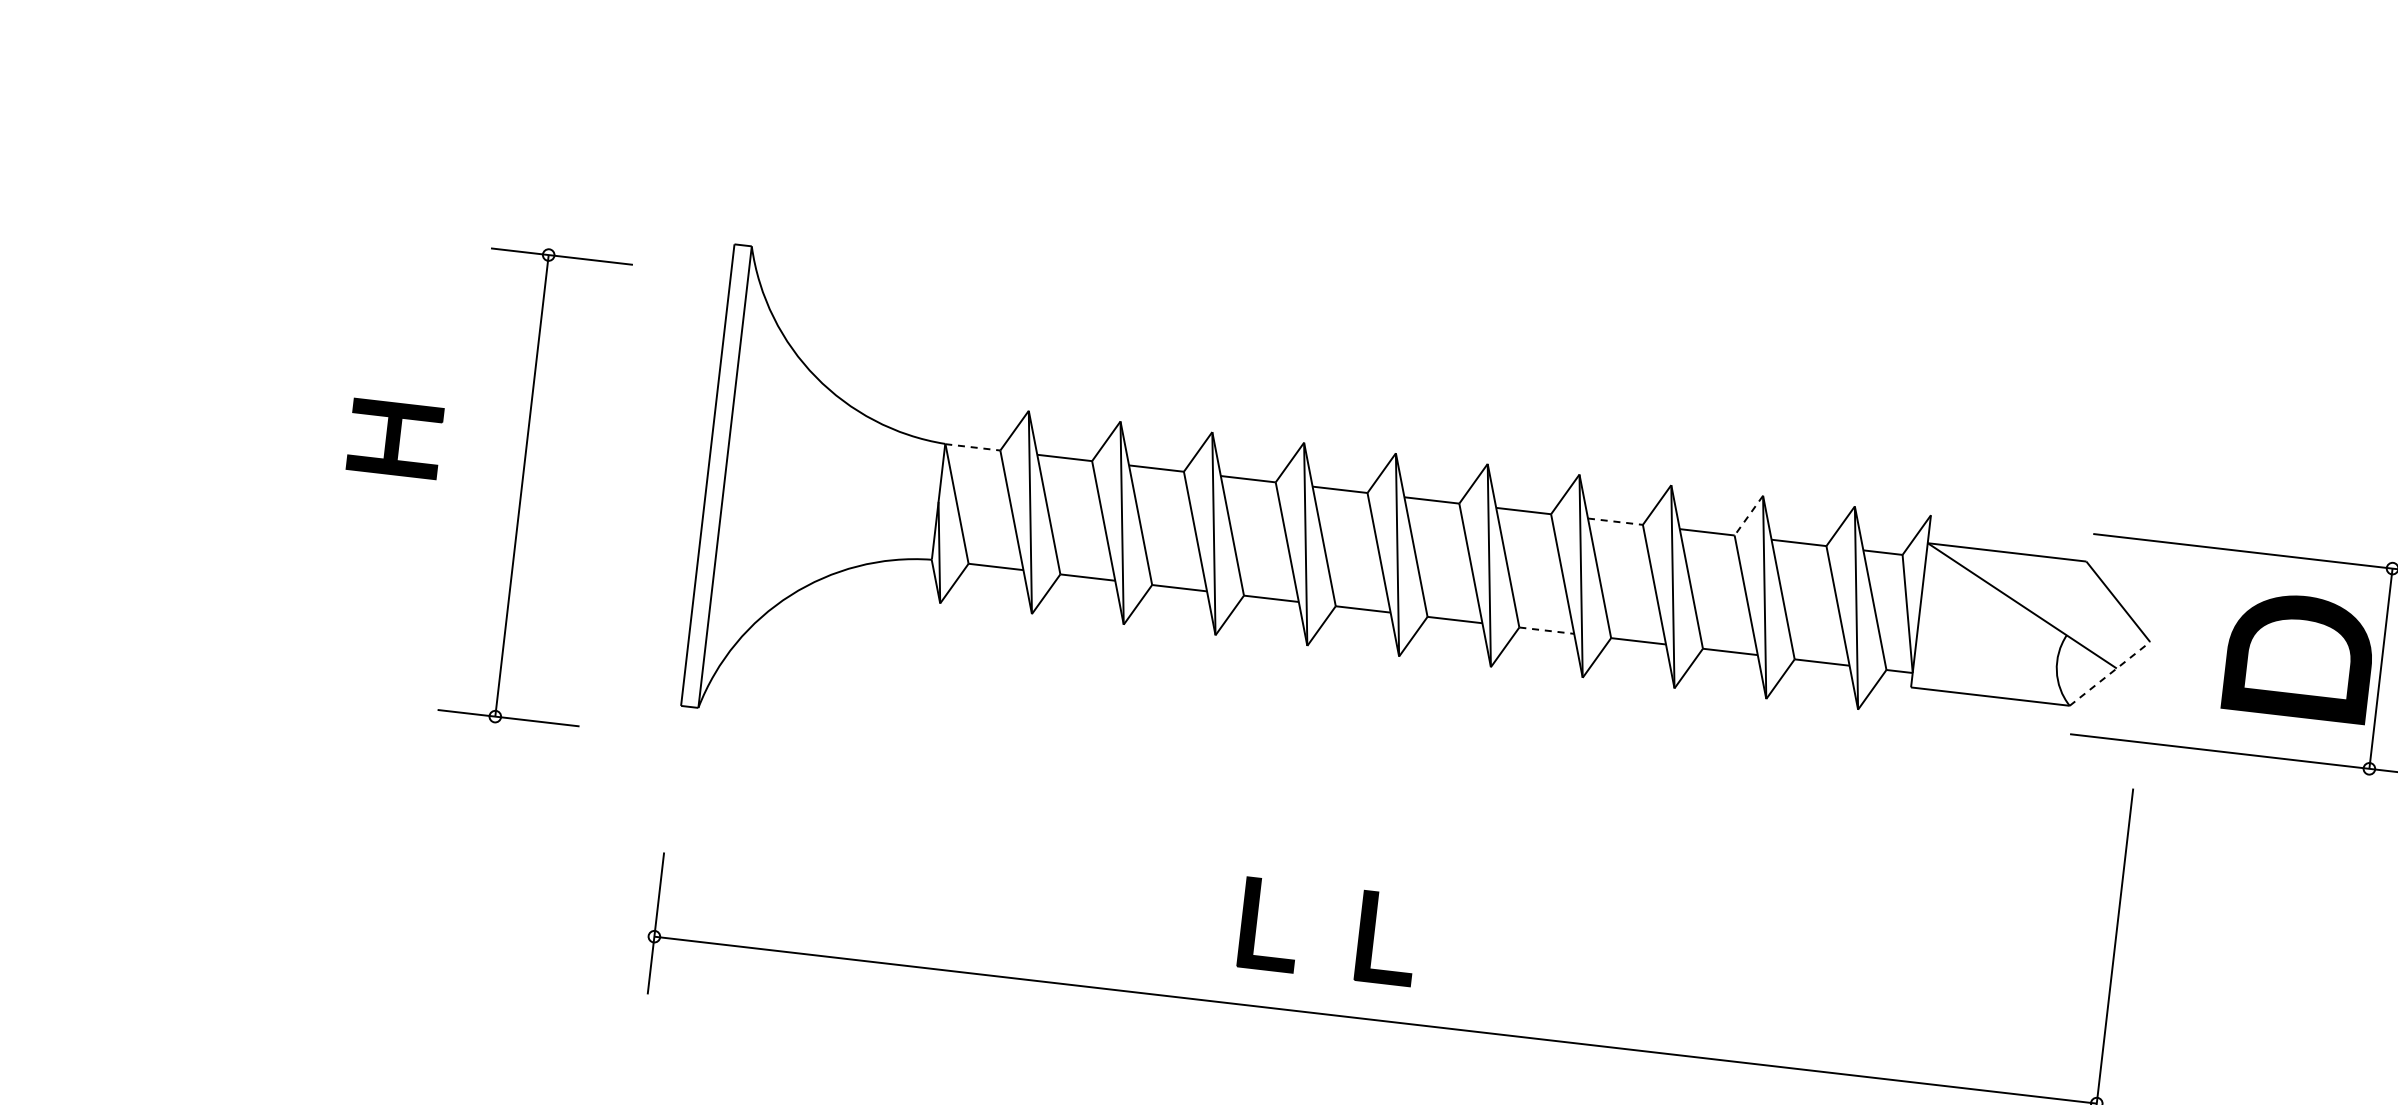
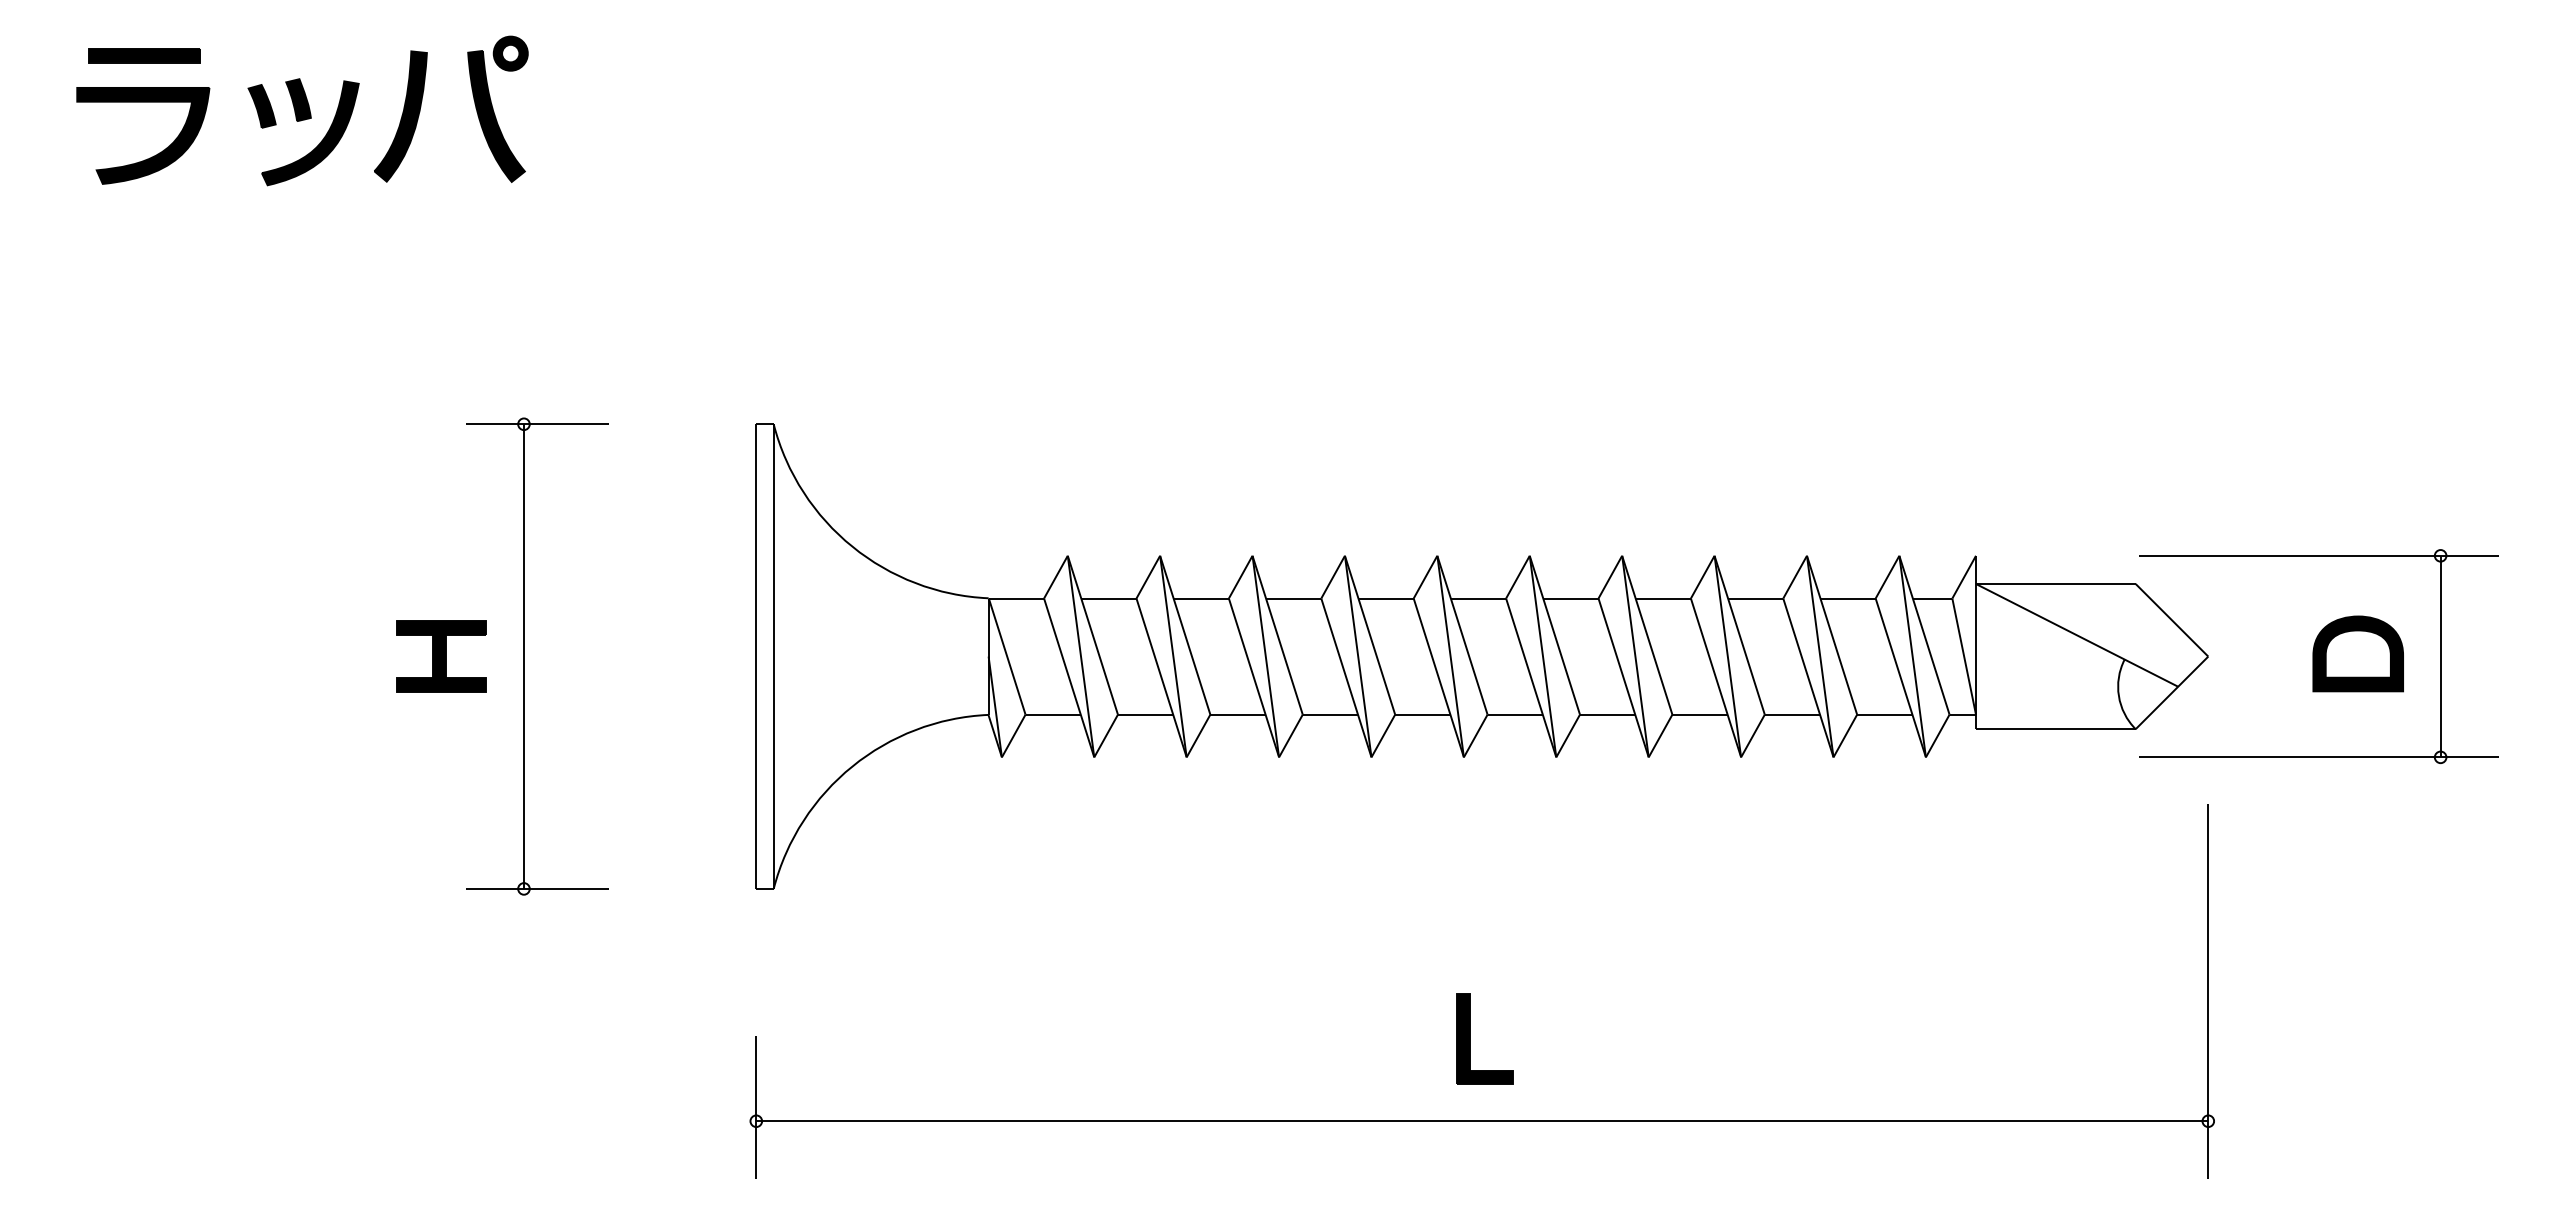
line: (972, 447) -> (1016, 598), dashed -> solid
part: (522, 485) -> (524, 656), moved
line: (1748, 515) -> (1794, 577), dashed -> solid
line: (1615, 521) -> (1663, 598), dashed -> solid
line: (1546, 630) -> (1607, 714), dashed -> solid
part: (2298, 656) -> (2357, 653), size x0.62
line: (2110, 673) -> (2172, 692), dashed -> solid
part: (1256, 923) -> (1352, 1038), removed

